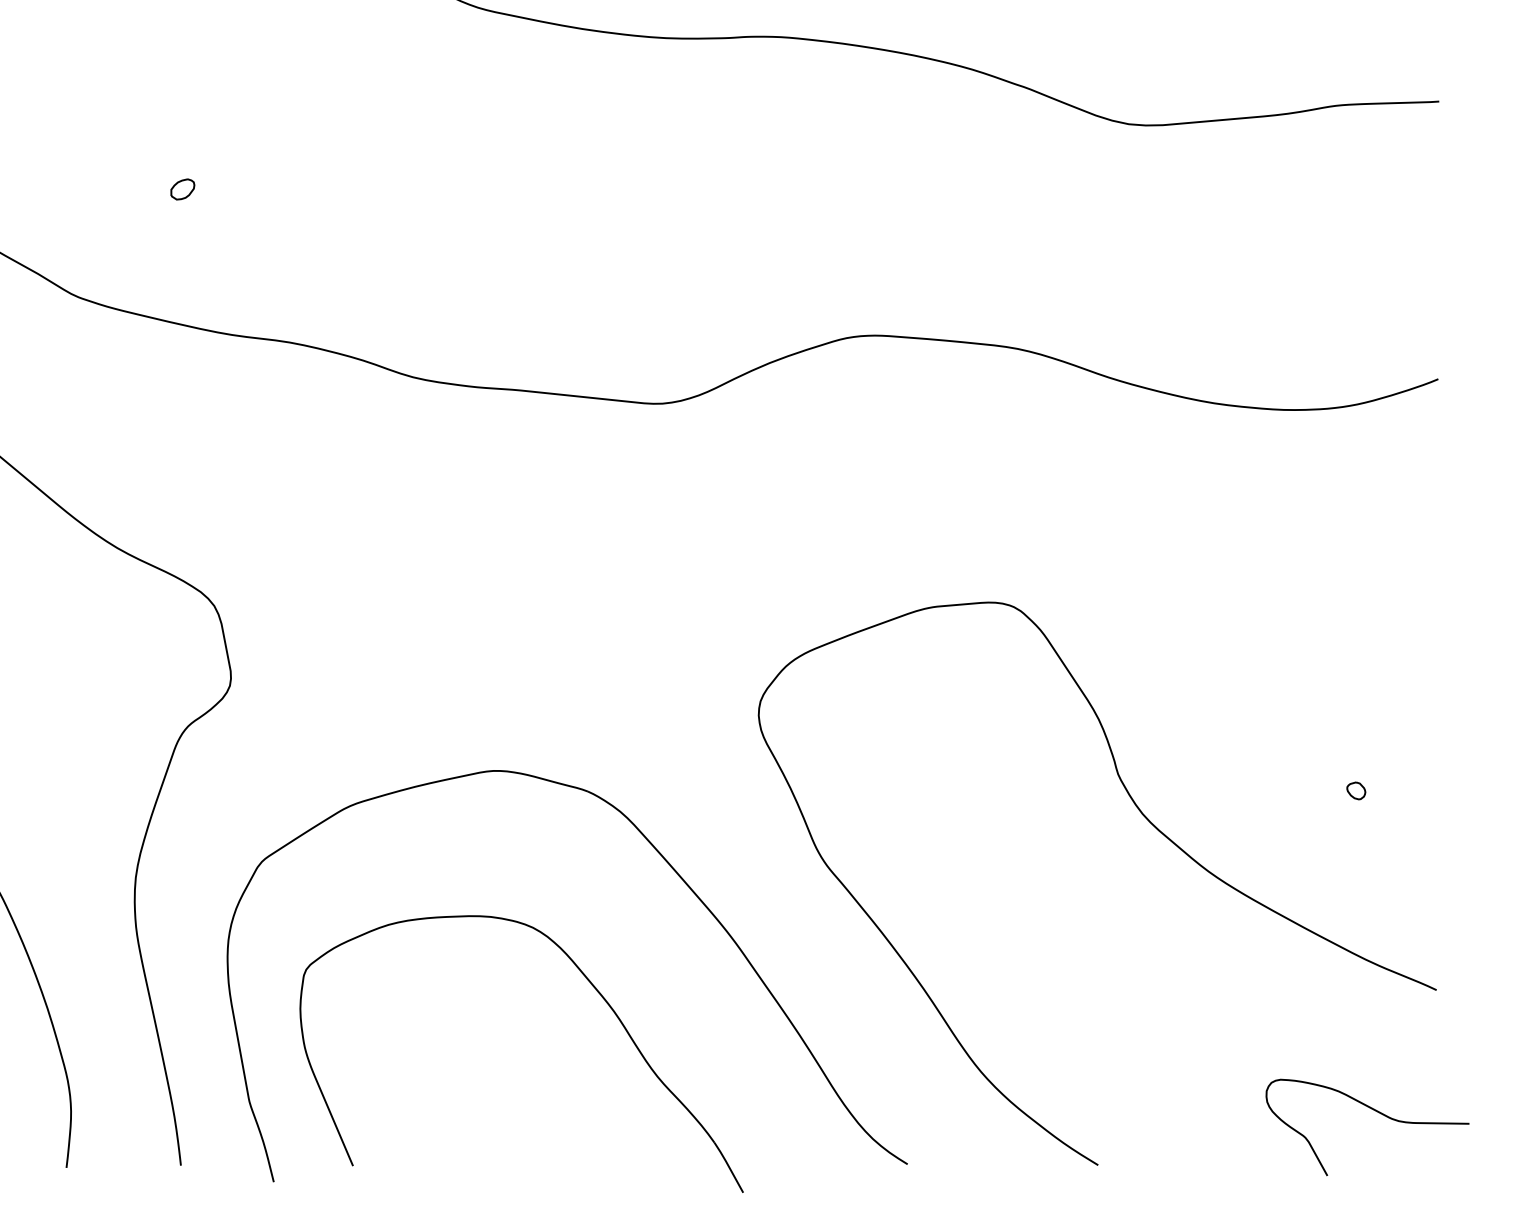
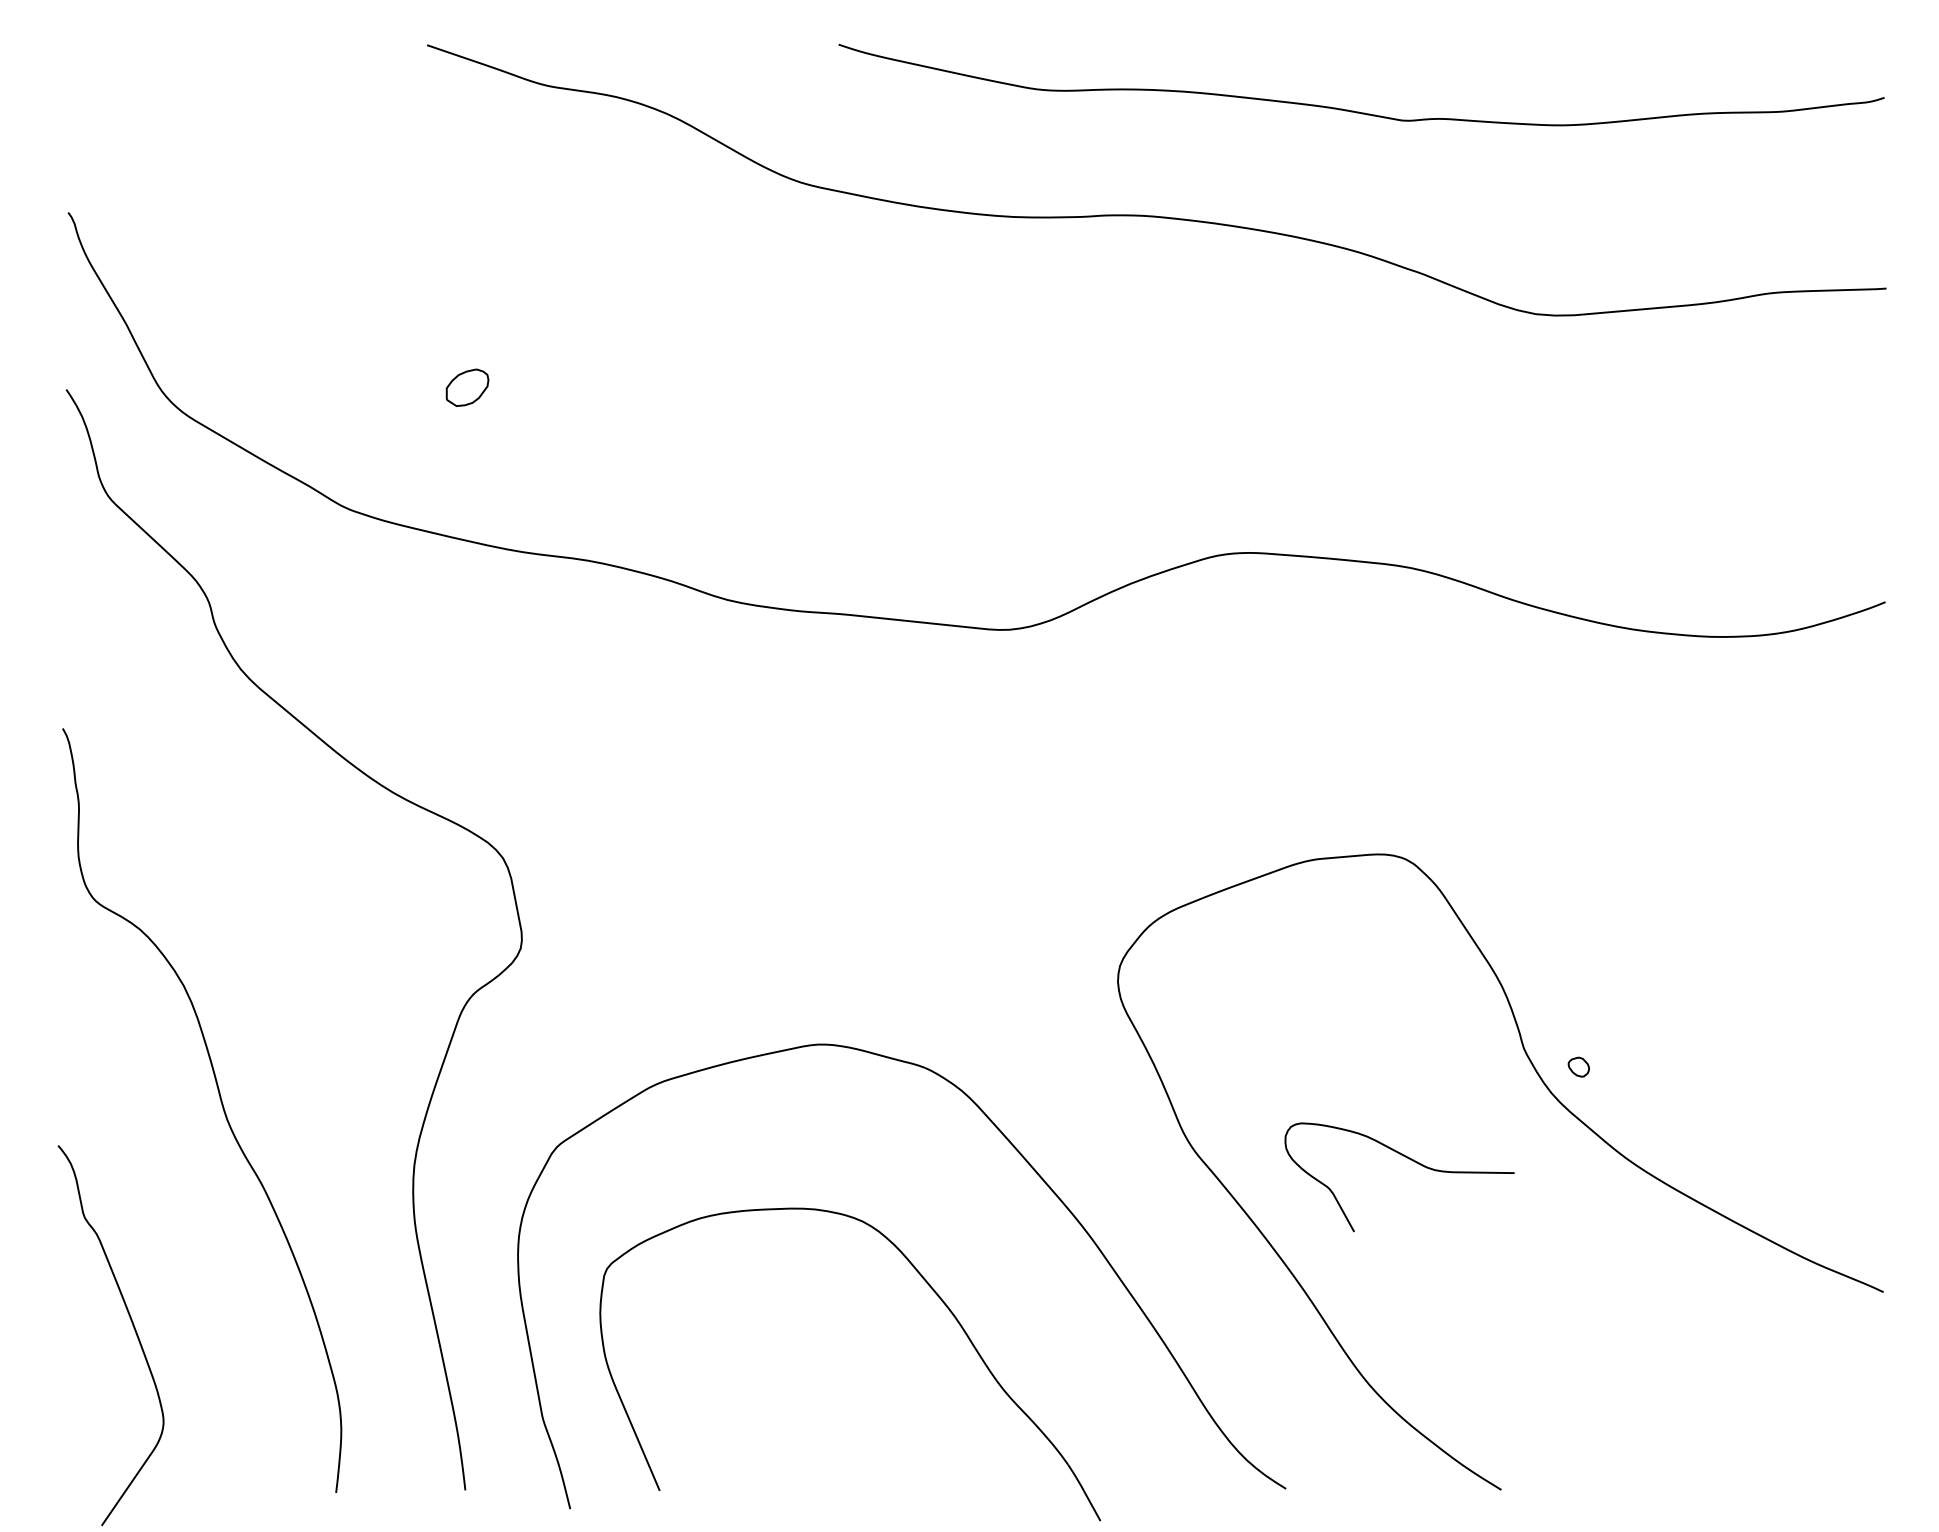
part: (182, 189) -> (467, 387), size x1.6
part: (1355, 790) -> (1578, 1066), moved
curve: (1376, 1111) -> (1409, 1159), moved

